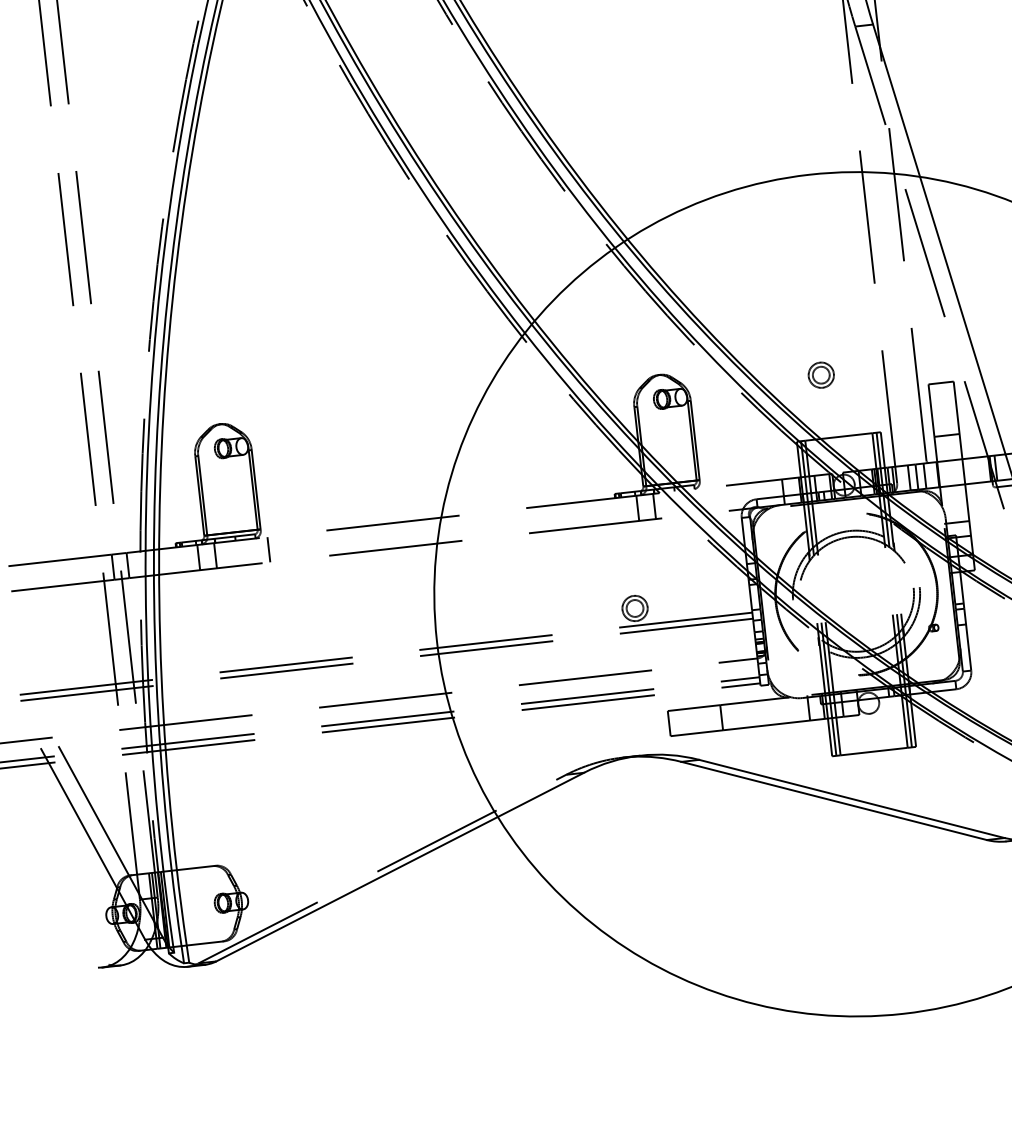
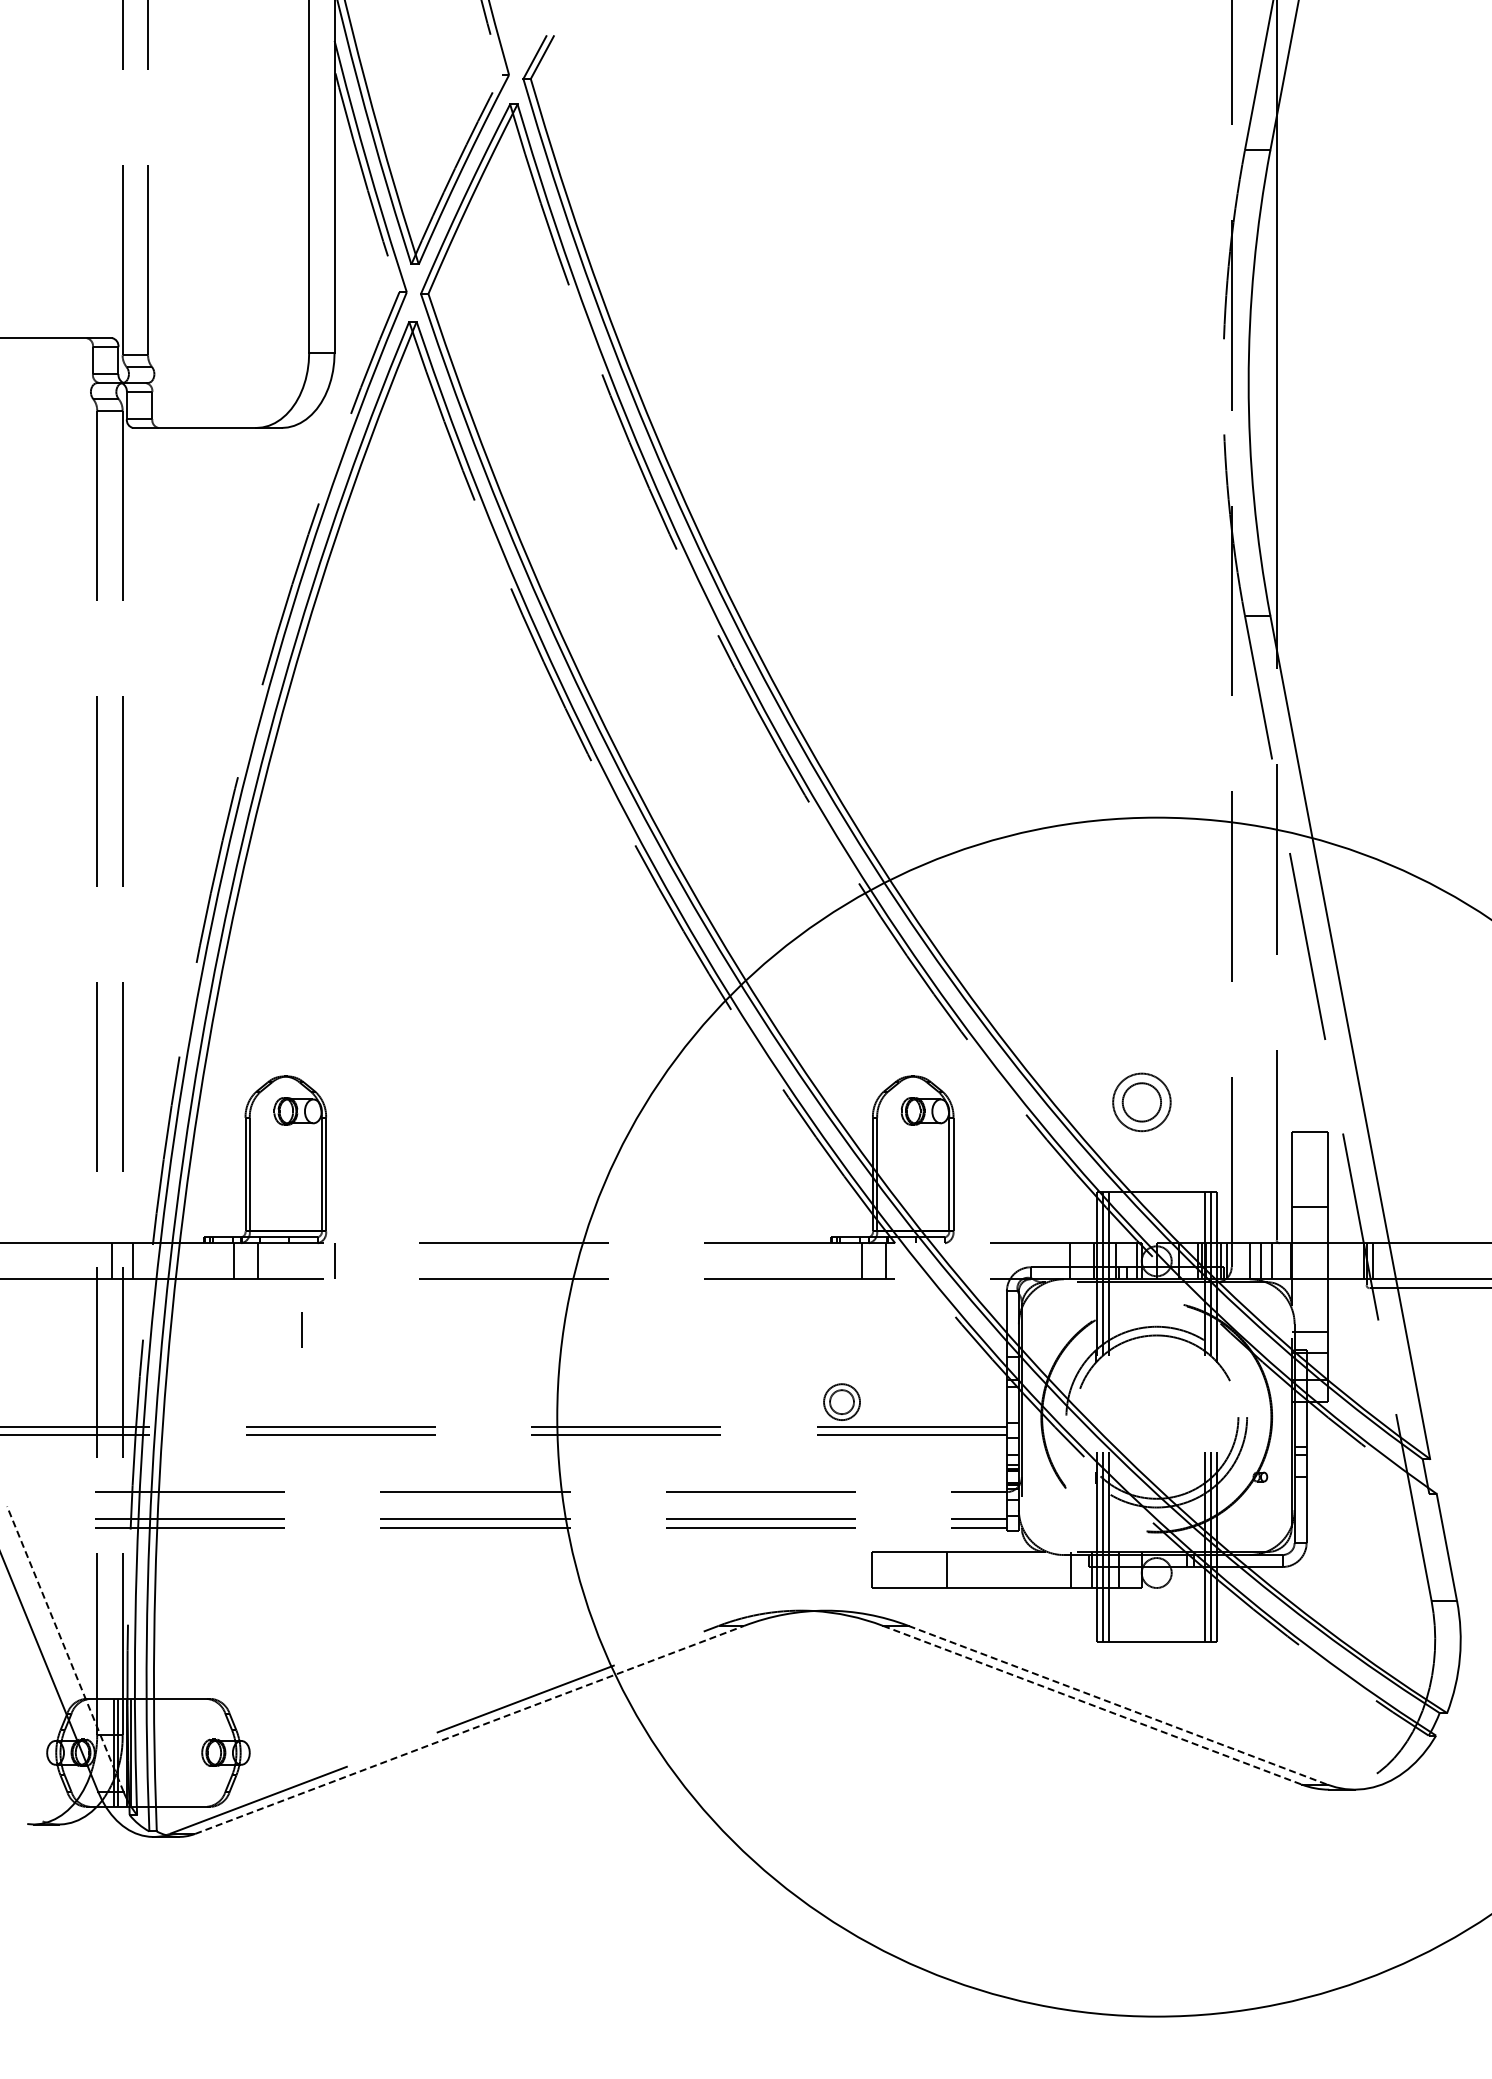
part: (821, 375) -> (1141, 1102), size x1.6
line: (251, 600) -> (301, 1329), added
line: (851, 799) -> (1117, 1705), solid -> dashed
line: (834, 801) -> (1092, 1705), solid -> dashed
line: (110, 841) -> (65, 1648), solid -> dashed
line: (400, 866) -> (470, 1729), solid -> dashed

